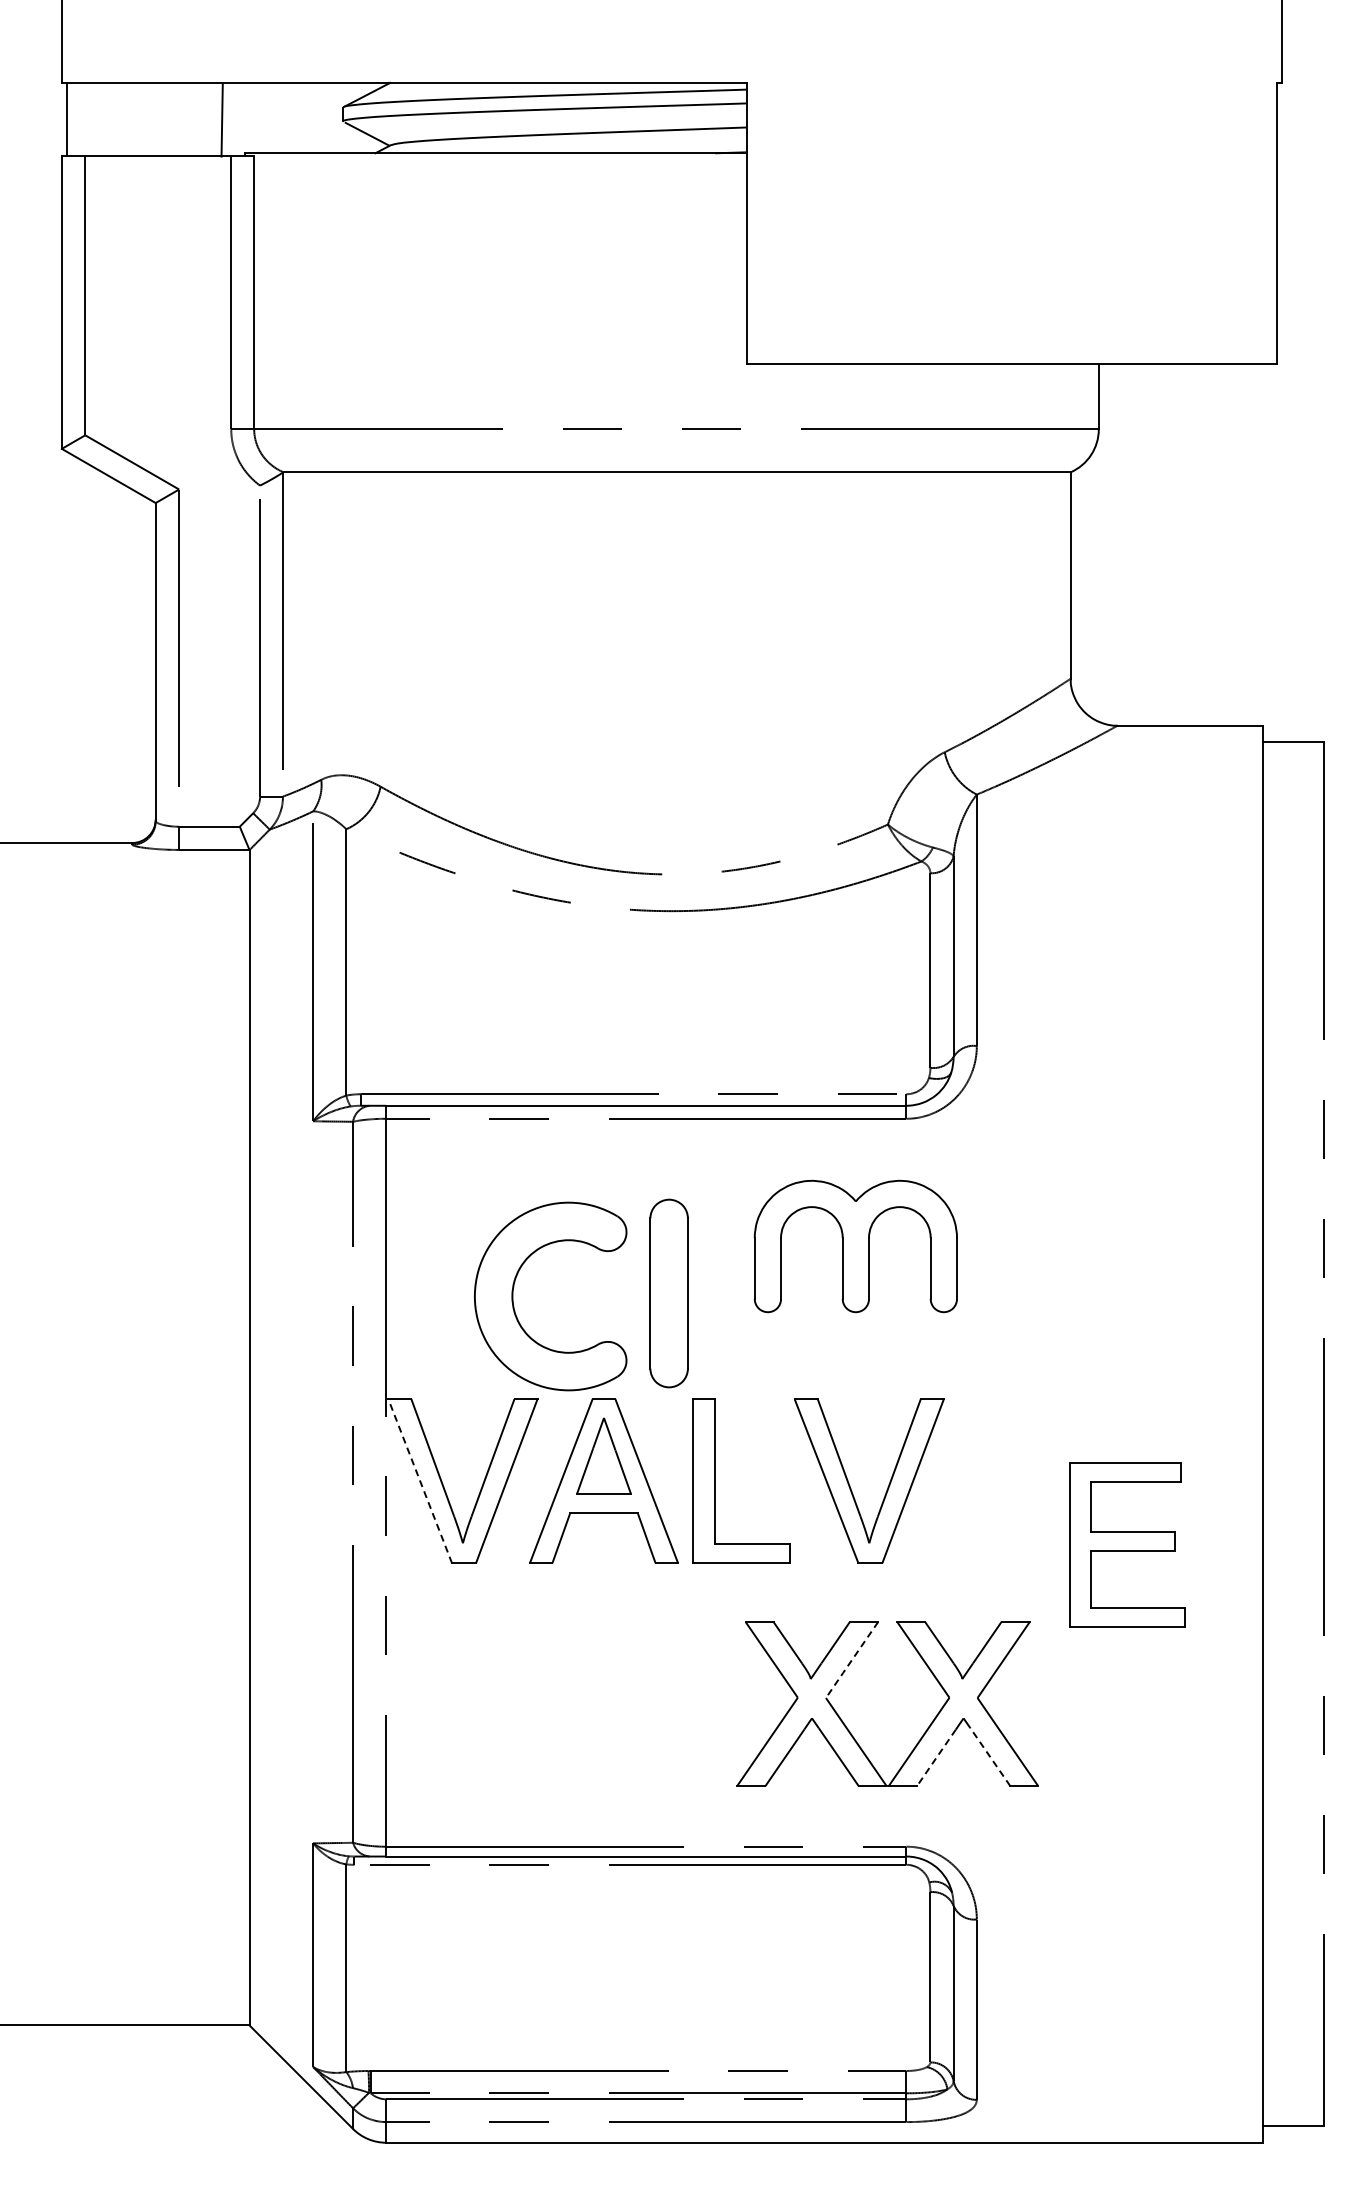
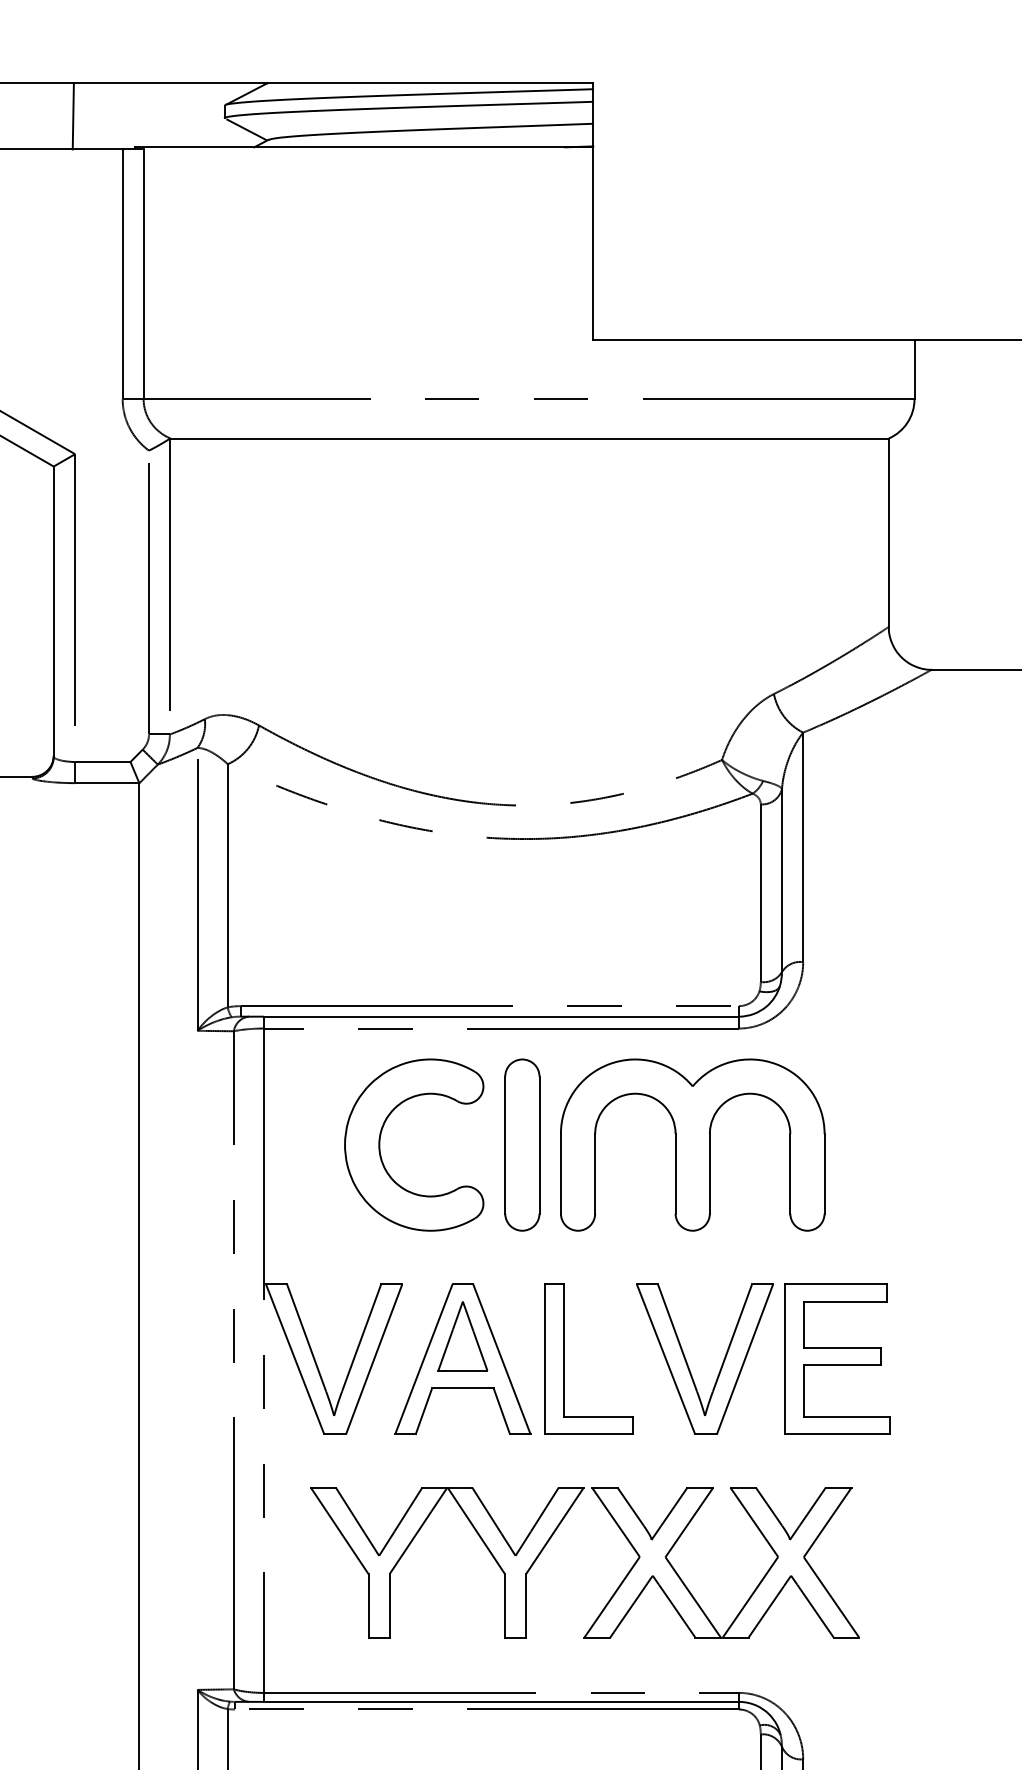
line: (221, 119) -> (72, 115), moved
part: (855, 1246) -> (692, 1145), size x1.43
part: (668, 1293) -> (521, 1145), moved
part: (513, 1296) -> (380, 1145), moved
line: (420, 1480) -> (295, 1358), dashed -> solid
part: (1127, 1544) -> (837, 1358), moved
line: (852, 1659) -> (689, 1522), dashed -> solid
part: (550, 1678) -> (414, 1539), added
line: (936, 1757) -> (766, 1611), dashed -> solid
line: (990, 1757) -> (815, 1611), dashed -> solid

